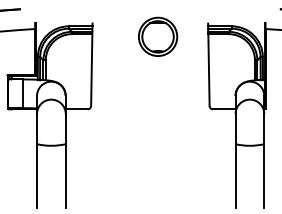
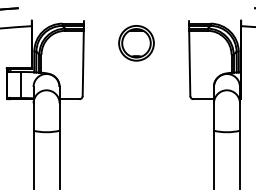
part: (158, 37) -> (136, 43), moved

